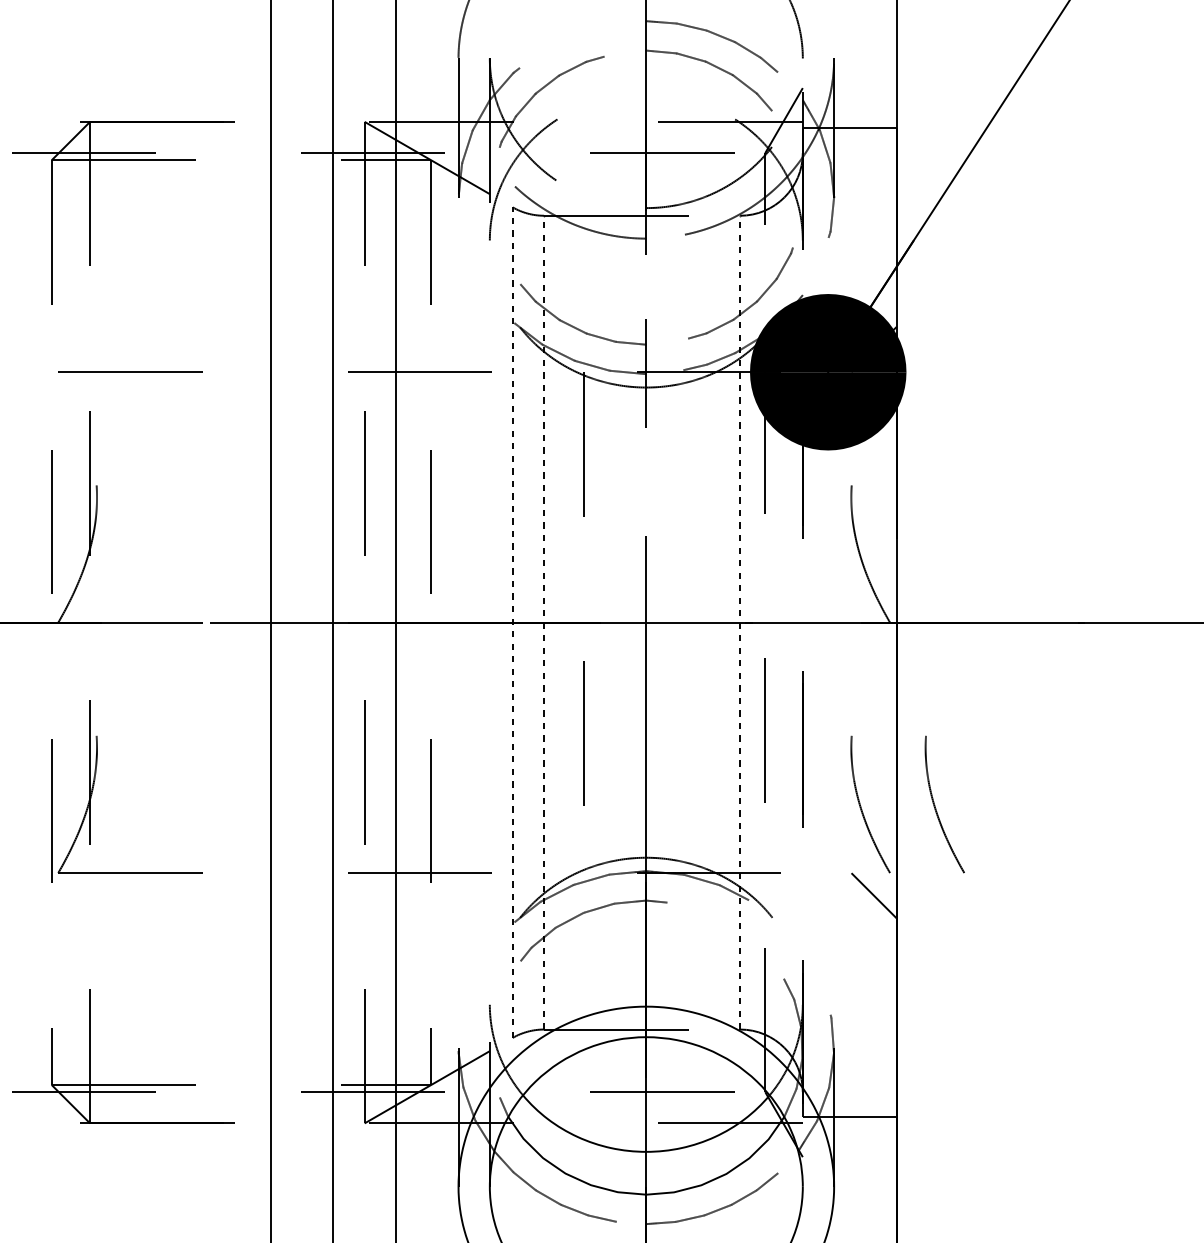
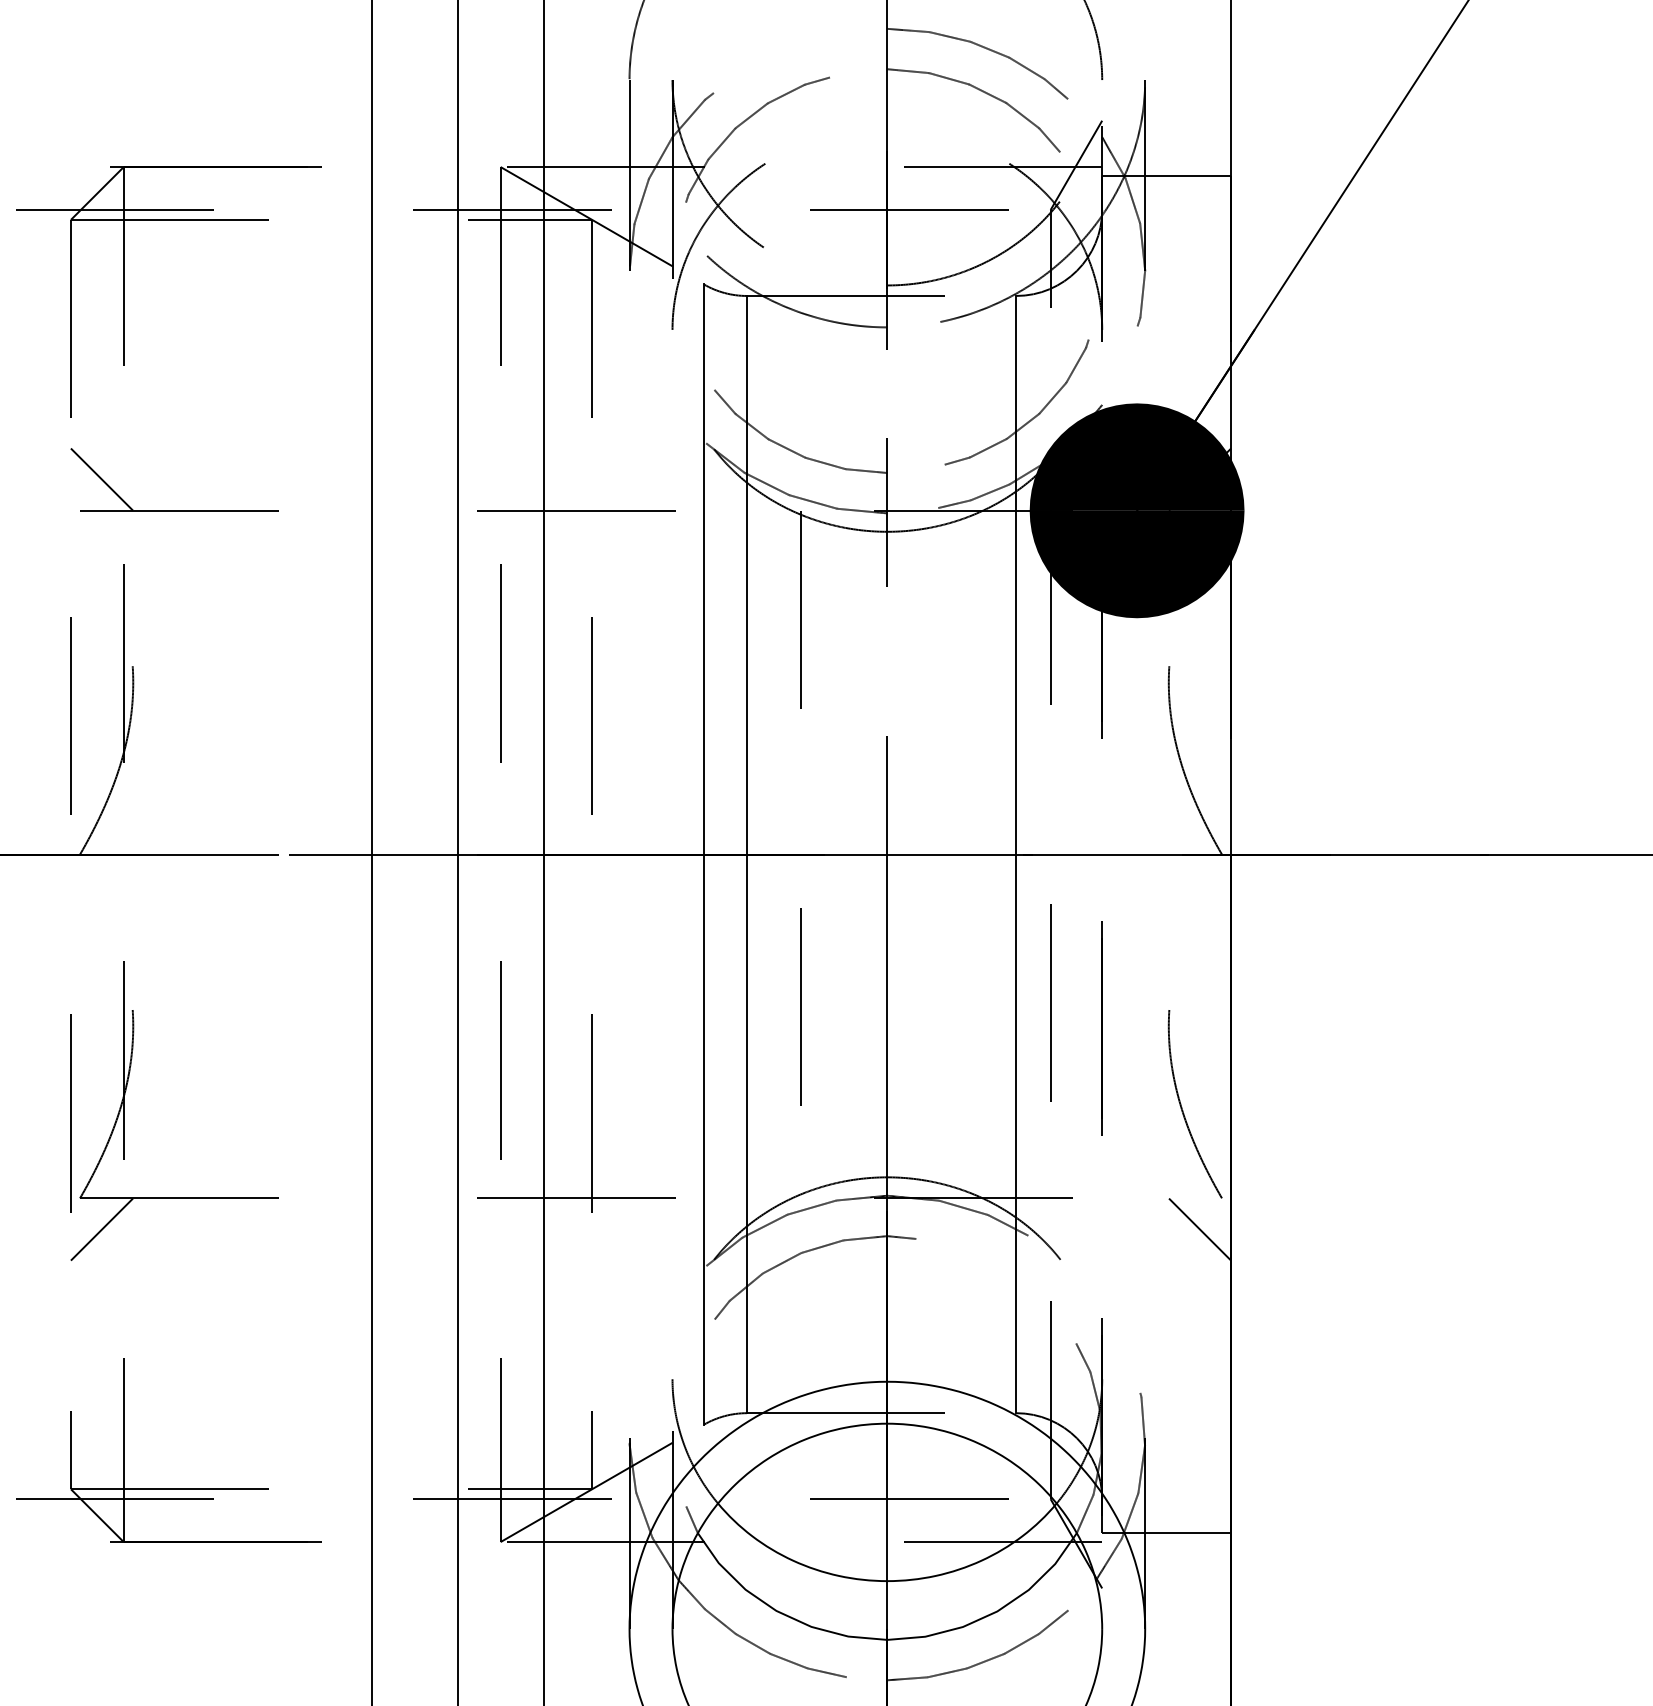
line: (73, 349) -> (101, 479), added
line: (512, 622) -> (703, 854), dashed -> solid
line: (543, 622) -> (746, 854), dashed -> solid
line: (740, 622) -> (1016, 854), dashed -> solid
curve: (935, 806) -> (1284, 1107), removed
line: (73, 895) -> (101, 1229), added

